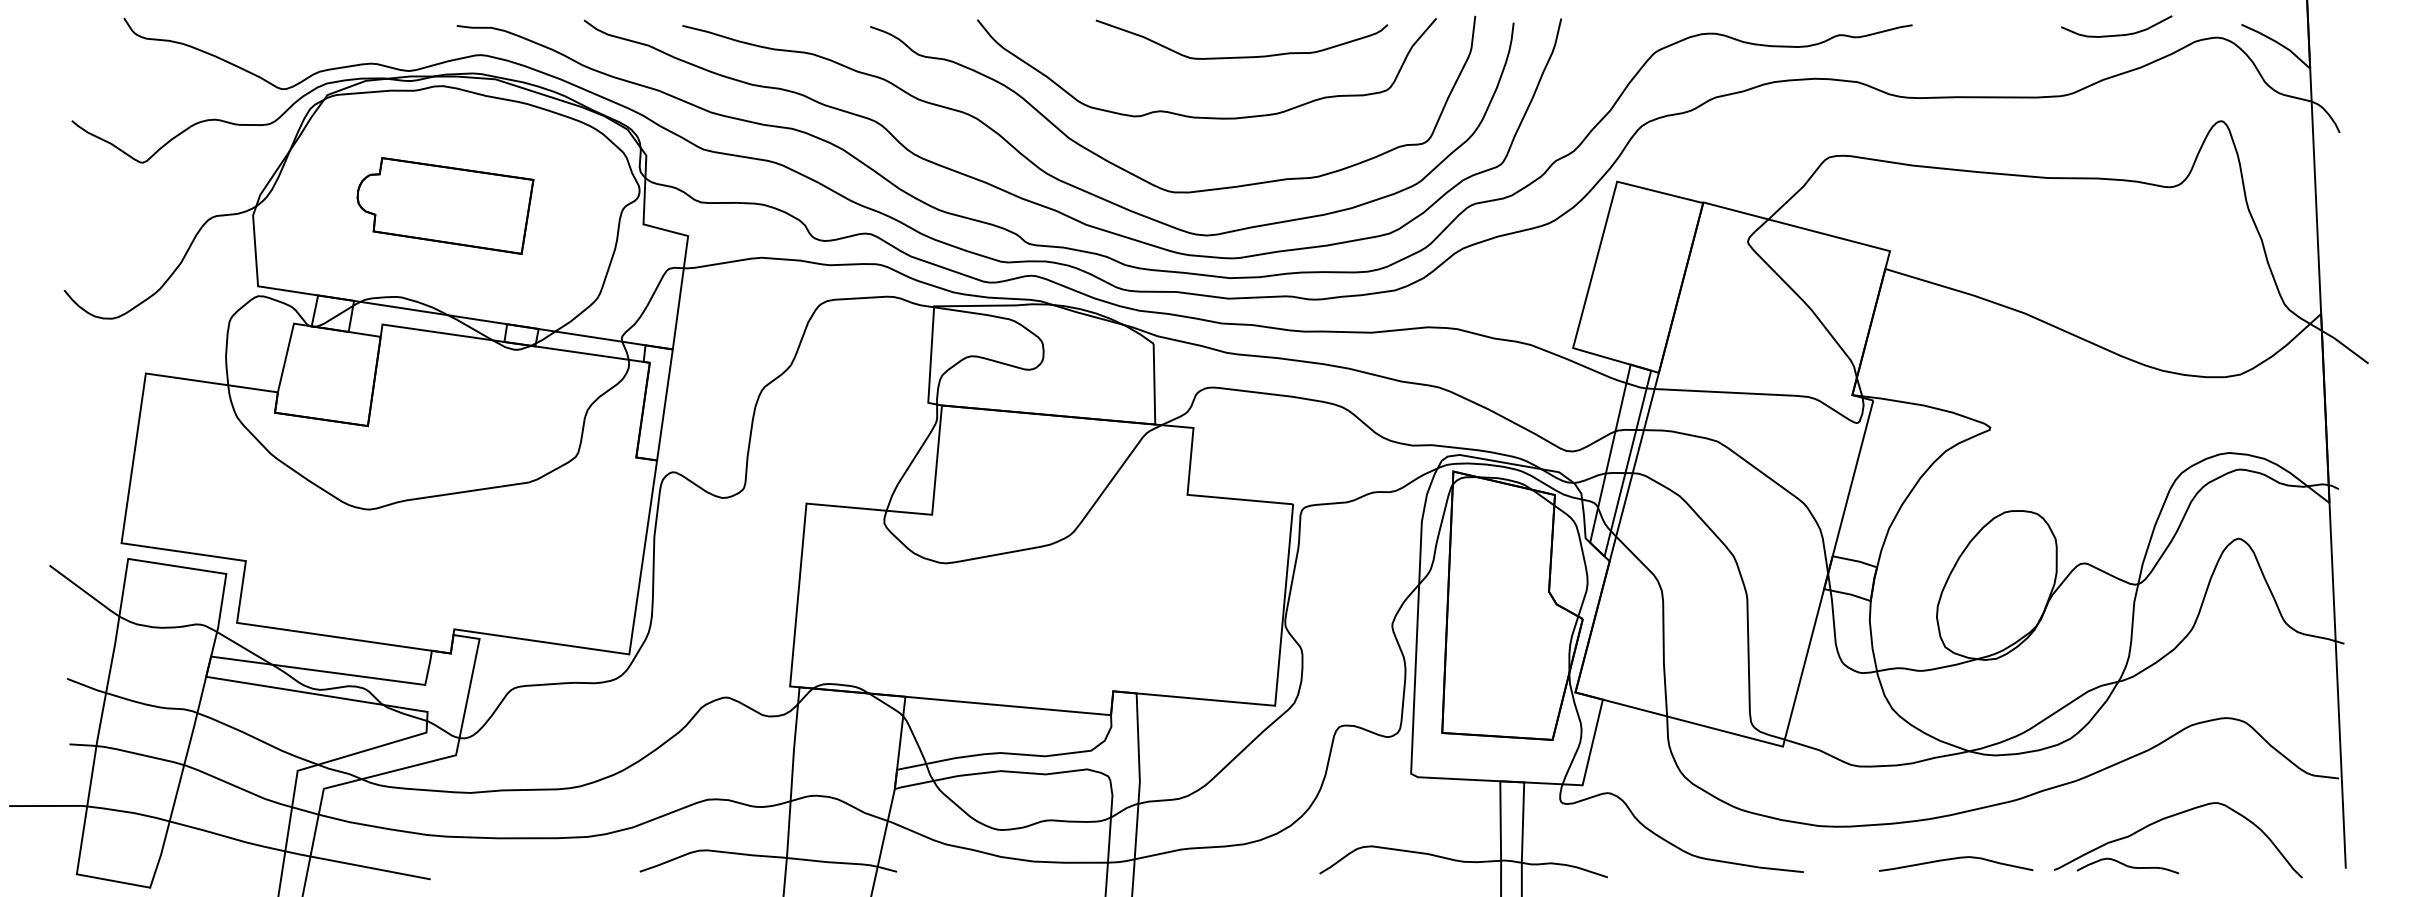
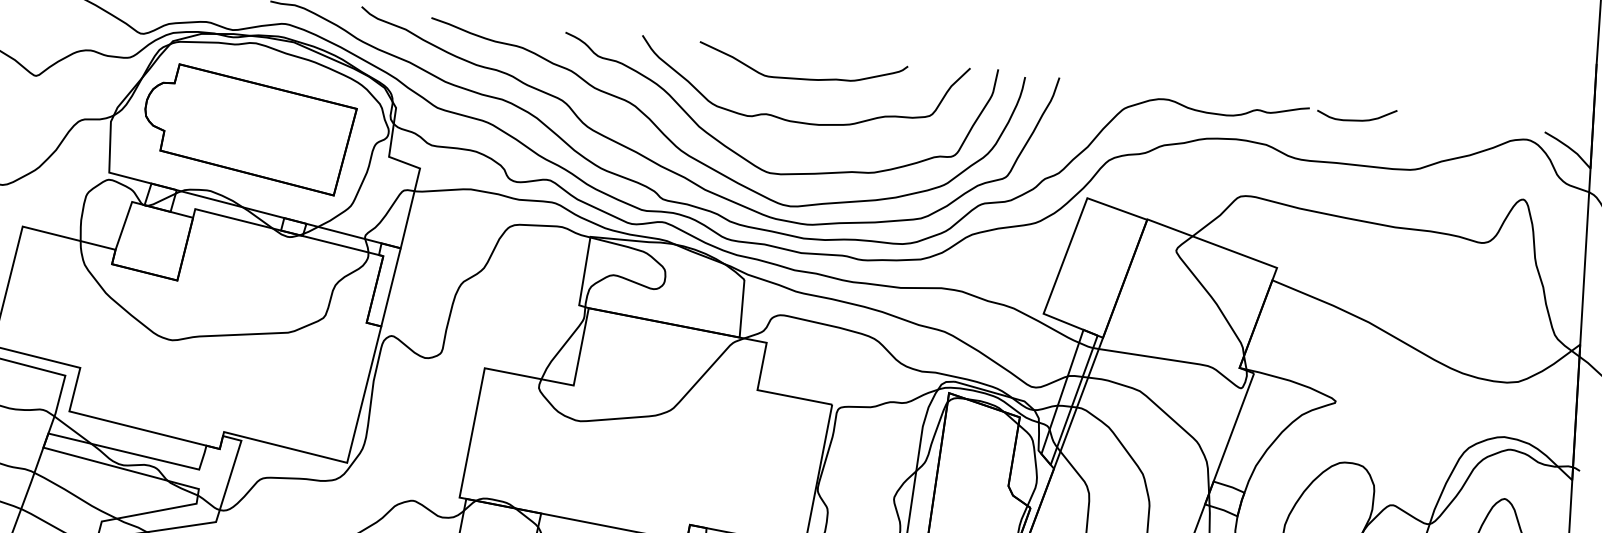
curve: (2116, 34) -> (1356, 119), moved
curve: (1241, 56) -> (801, 78), moved
part: (445, 205) -> (249, 128), size x1.67

